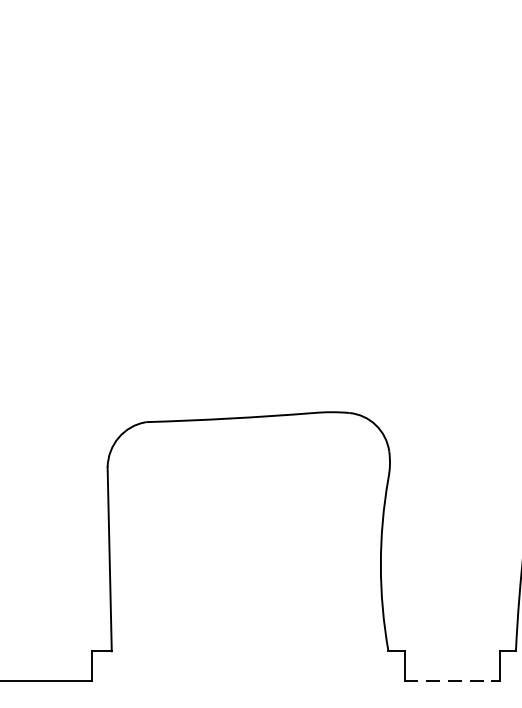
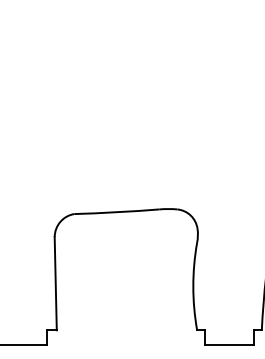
line: (452, 681) -> (229, 345), dashed -> solid

